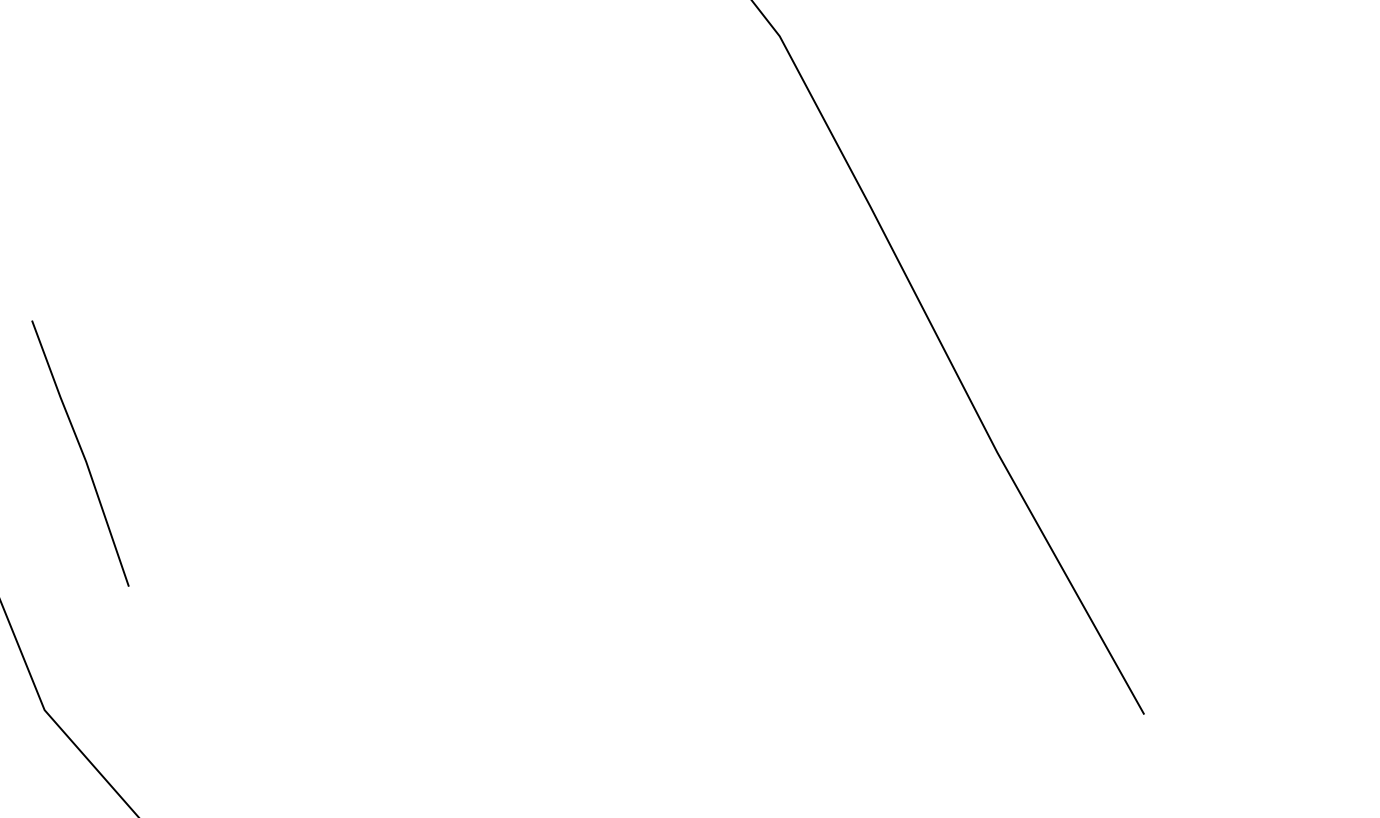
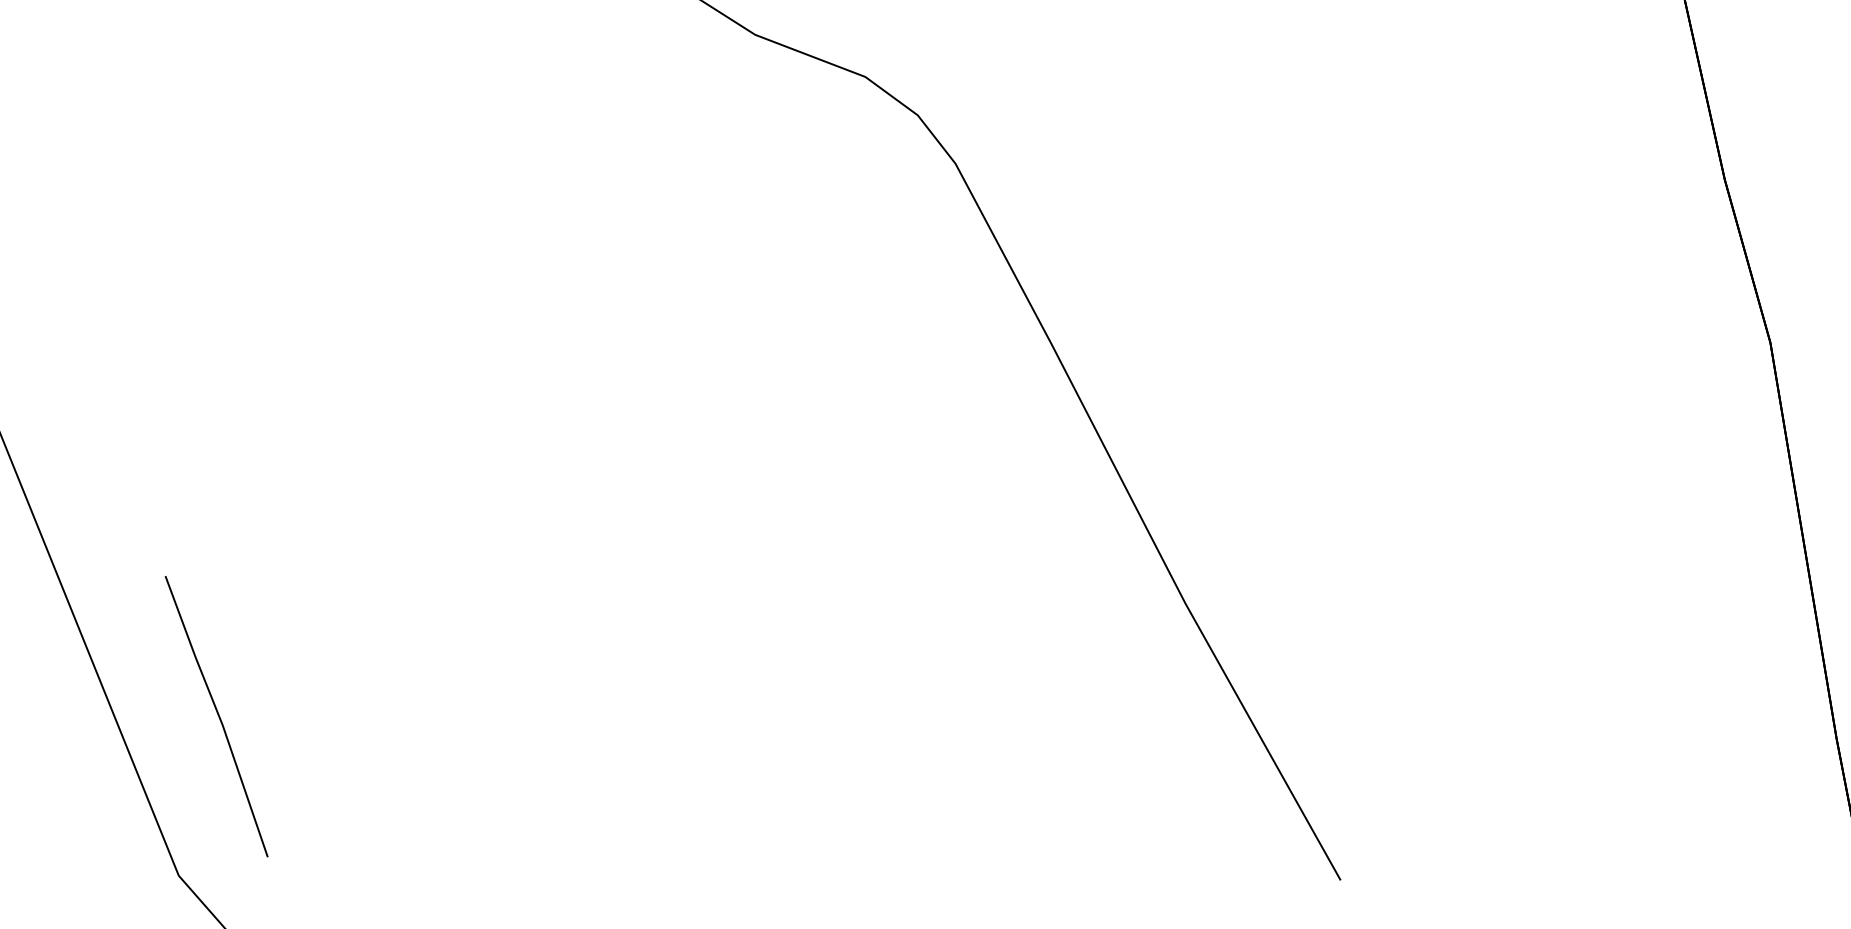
line: (81, 452) -> (217, 715), moved

